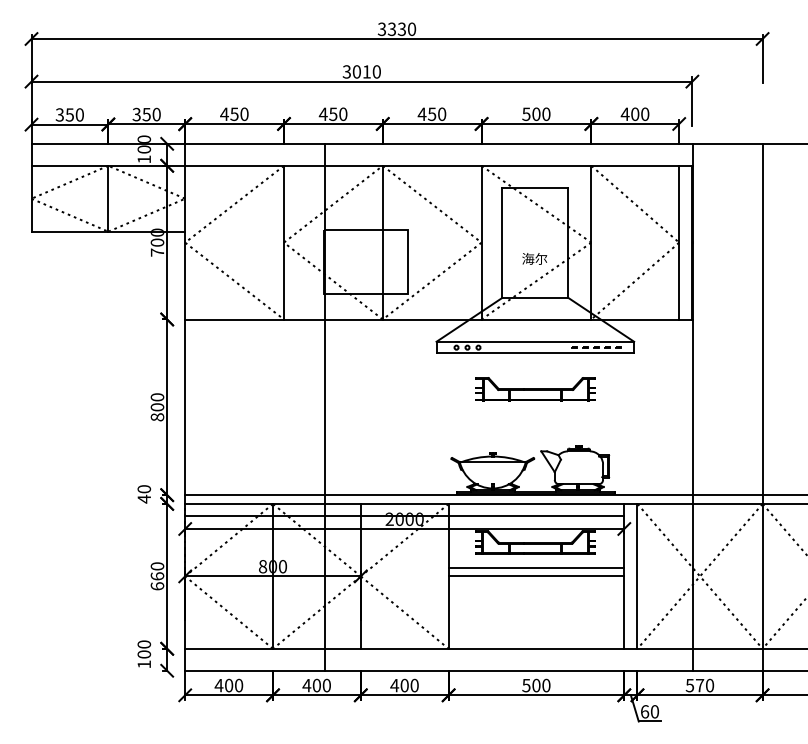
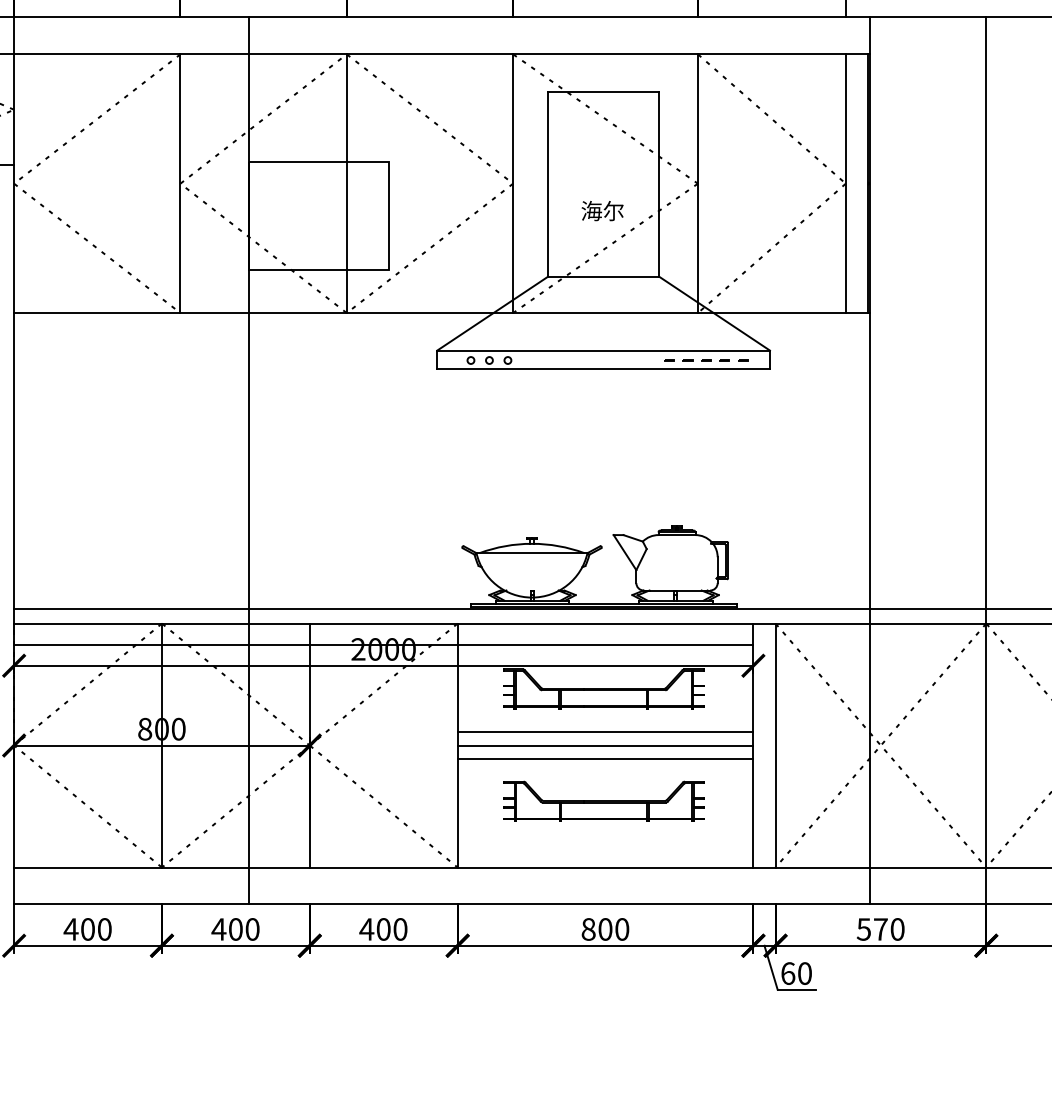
part: (535, 389) -> (603, 801), moved
line: (536, 584) -> (605, 759), added
text: (526, 685) -> (588, 929), 500 -> 800

